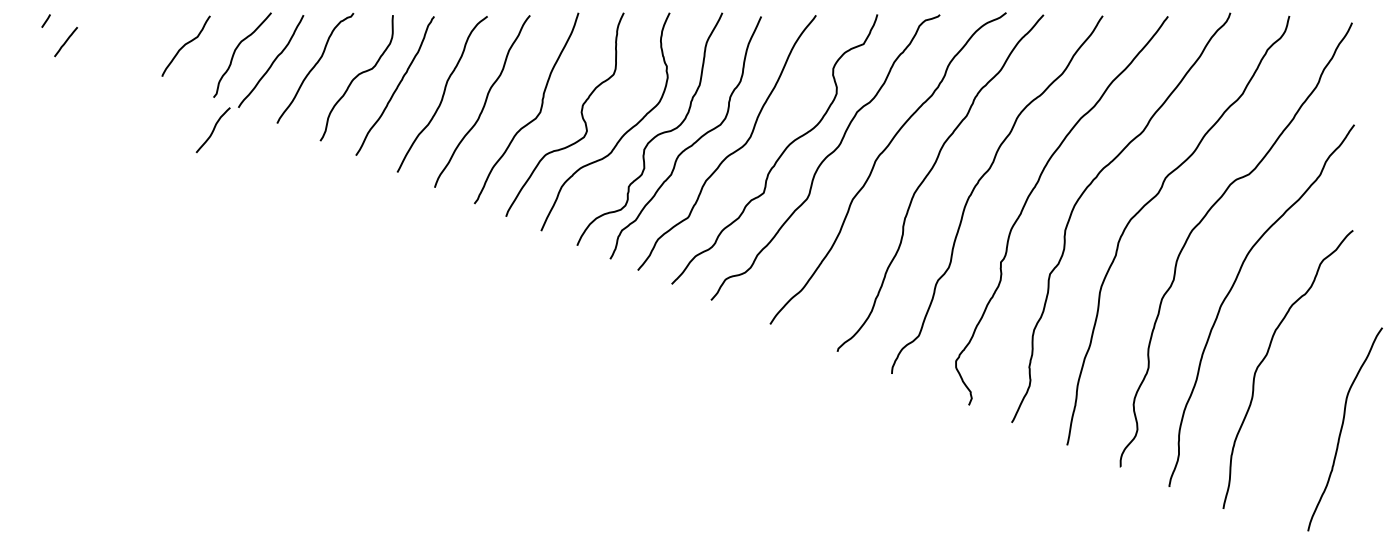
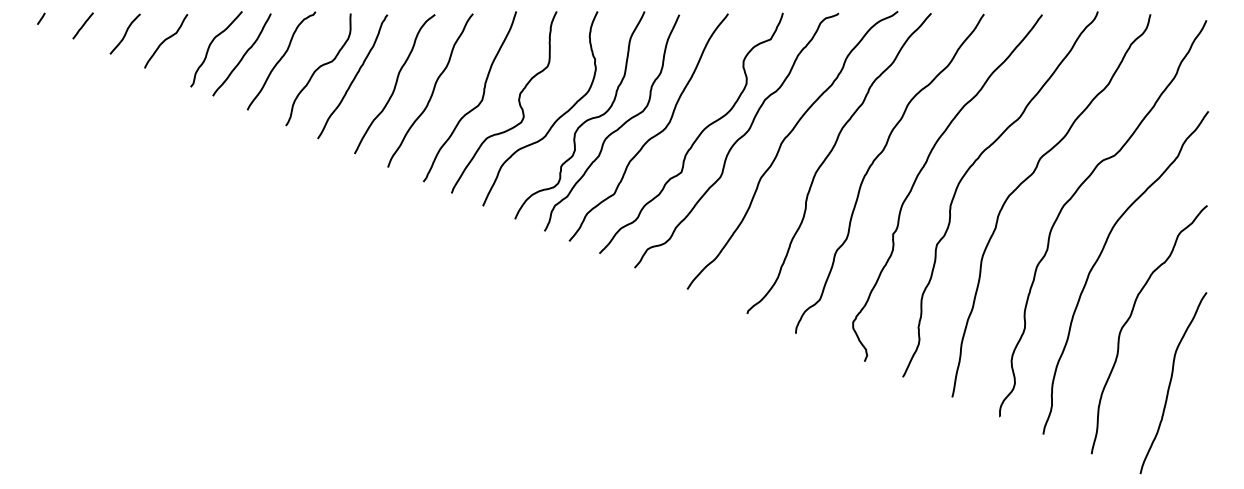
line: (65, 42) -> (82, 26), moved
curve: (212, 130) -> (124, 34), moved
curve: (1342, 429) -> (1171, 383), moved

